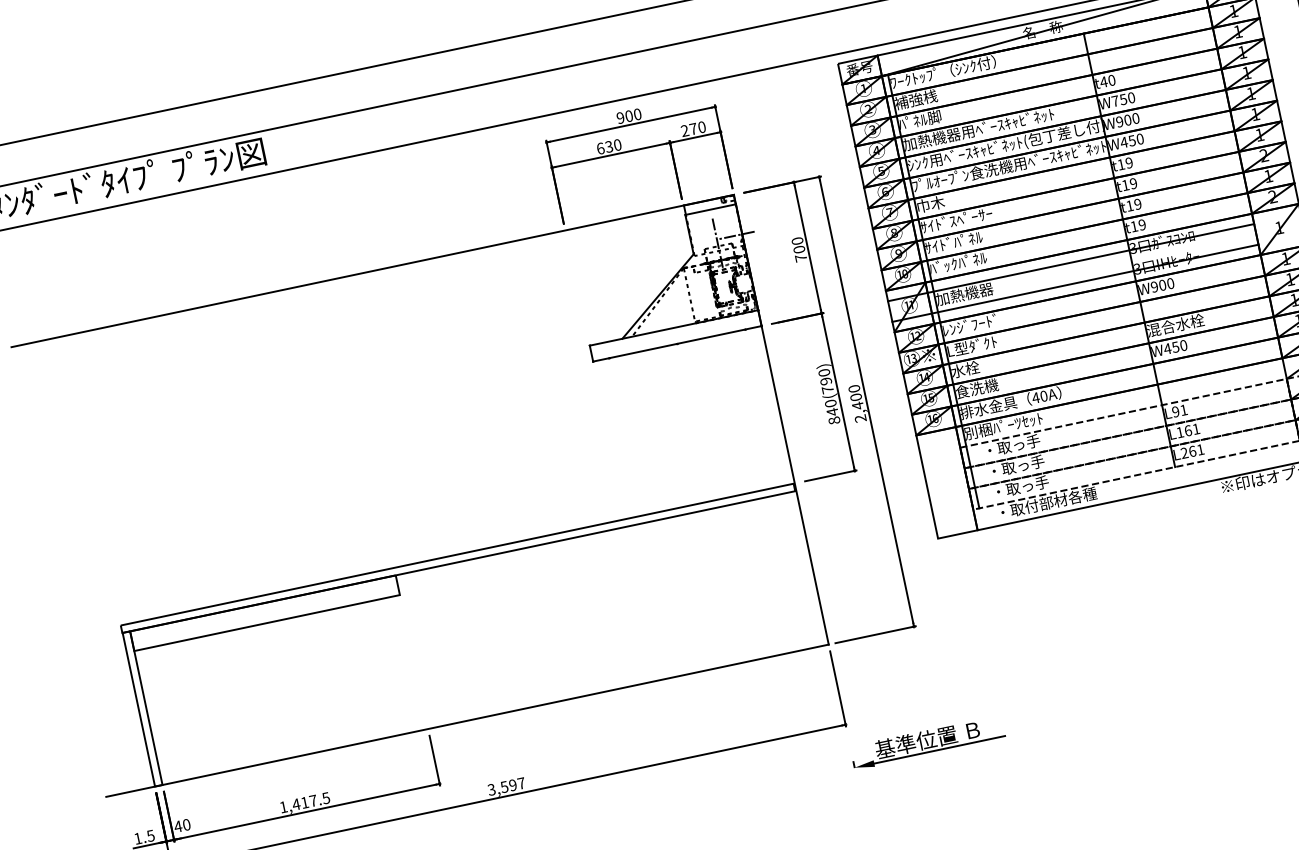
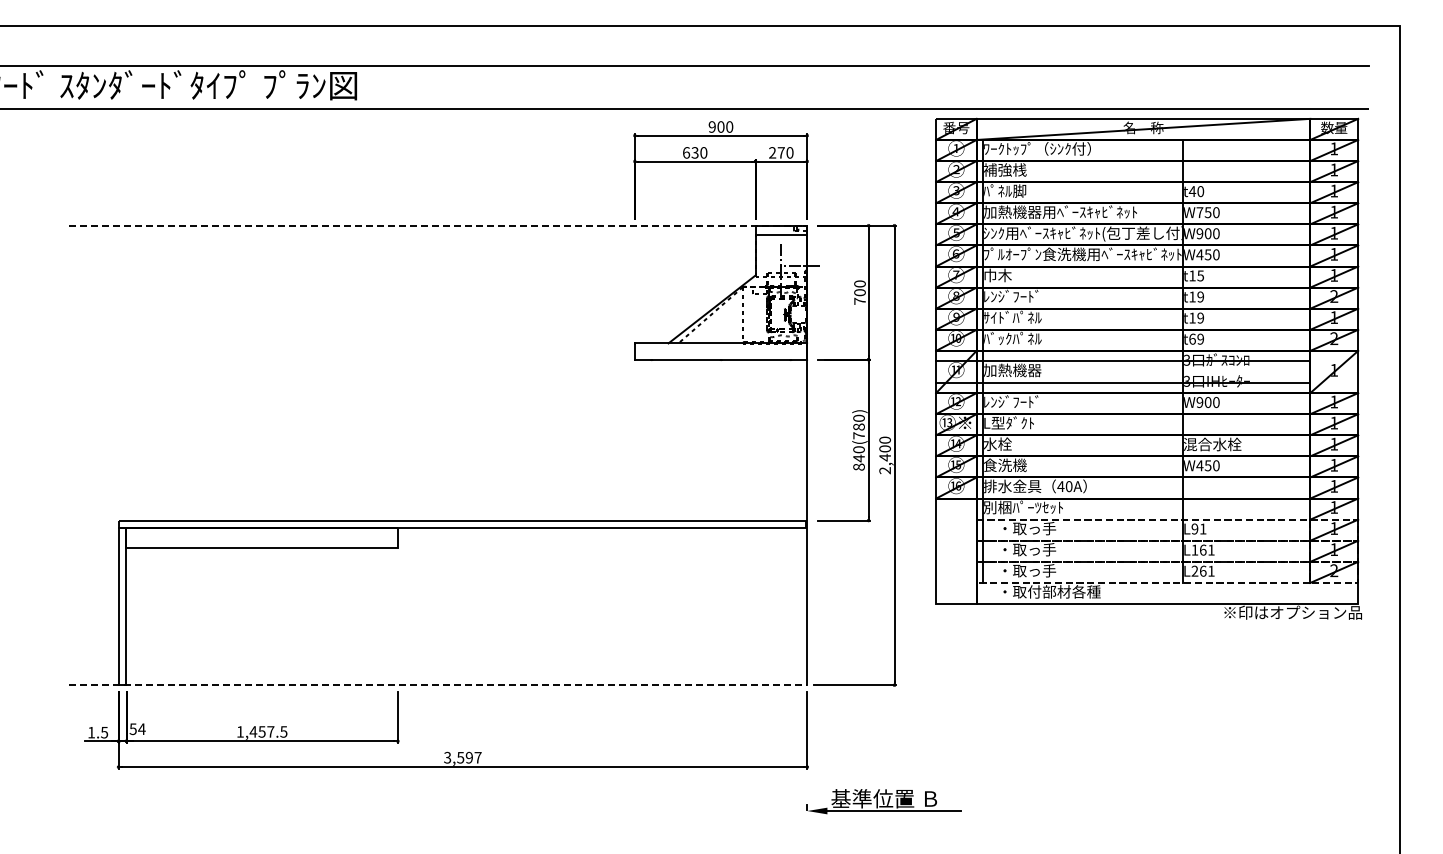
text: (1128, 162) -> (1200, 275), t19 -> t15
text: (956, 219) -> (1020, 295), ｻｲﾄﾞｽﾍﾟｰｻｰ -> ﾚﾝｼﾞﾌｰﾄﾞ
text: (1134, 225) -> (1192, 338), t19 -> t69
line: (373, 270) -> (438, 225), solid -> dashed
text: (825, 380) -> (858, 426), 840(790) -> 840(780)
line: (467, 720) -> (438, 685), solid -> dashed
text: (304, 802) -> (261, 731), 1,417.5 -> 1,457.5
text: (182, 826) -> (137, 729), 40 -> 54

